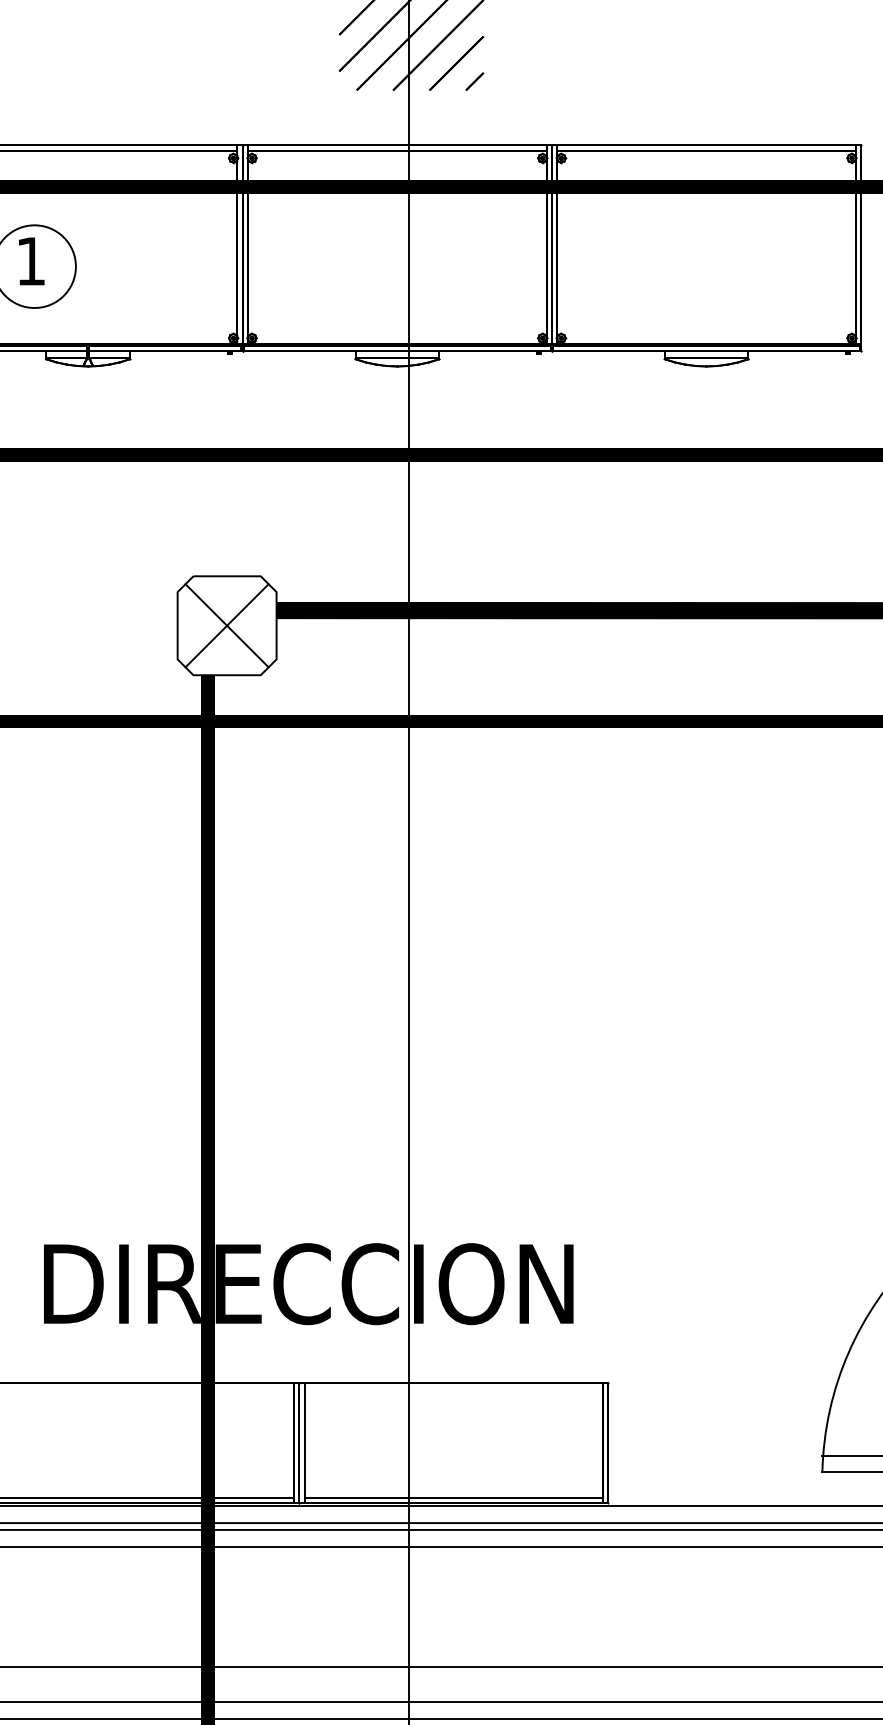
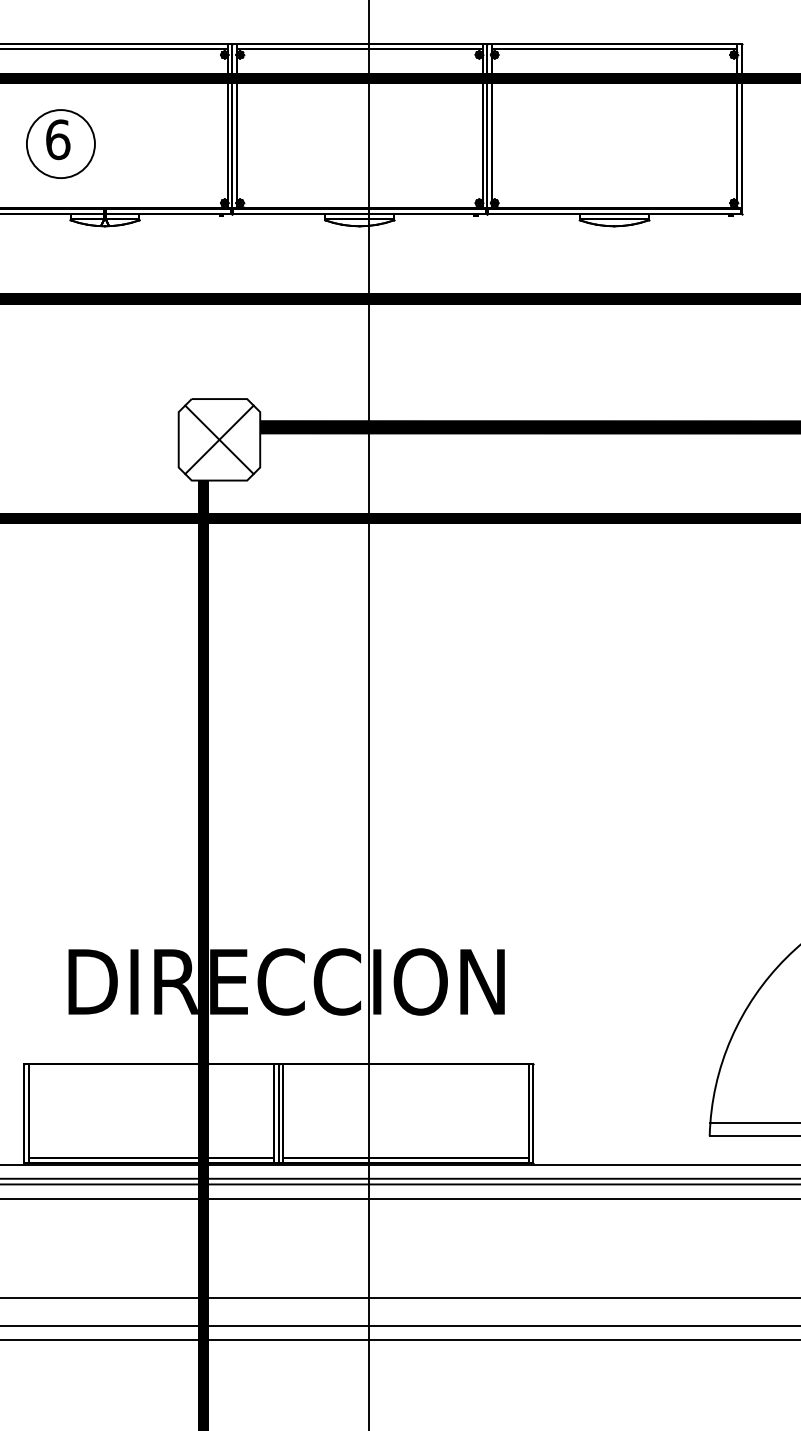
text: (31, 261) -> (58, 139), 1 -> 6

